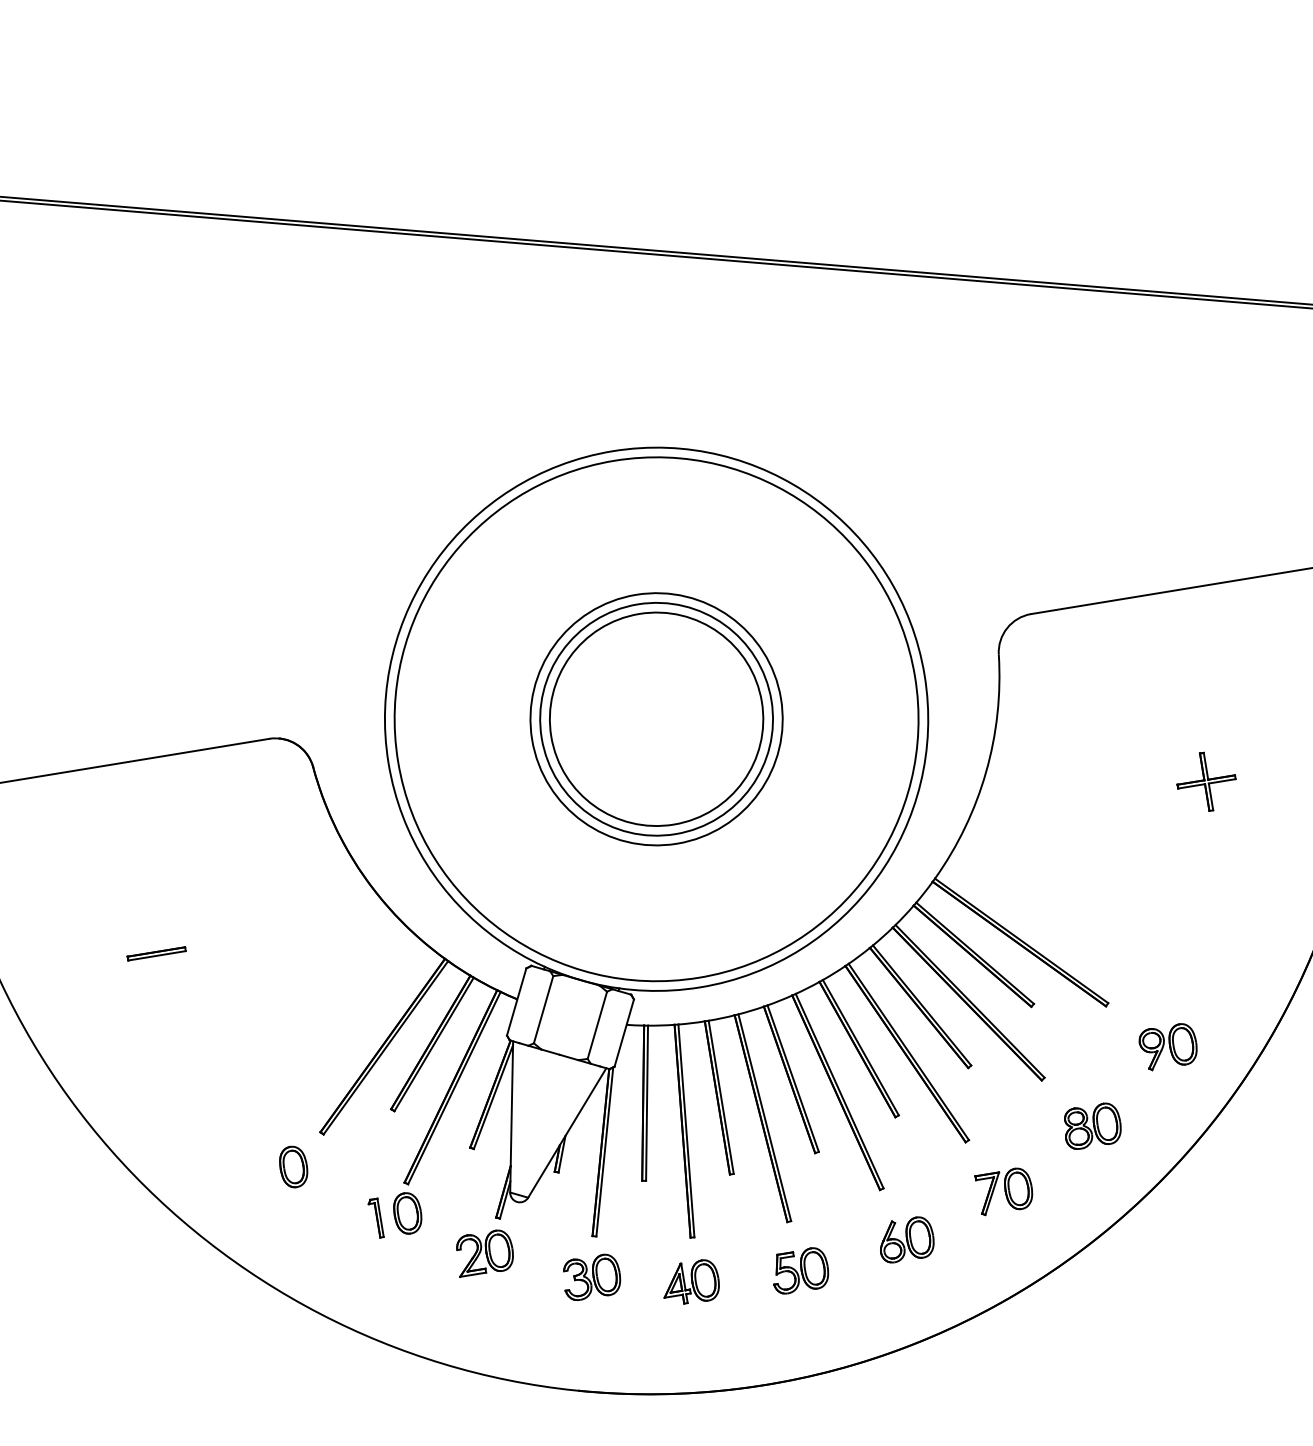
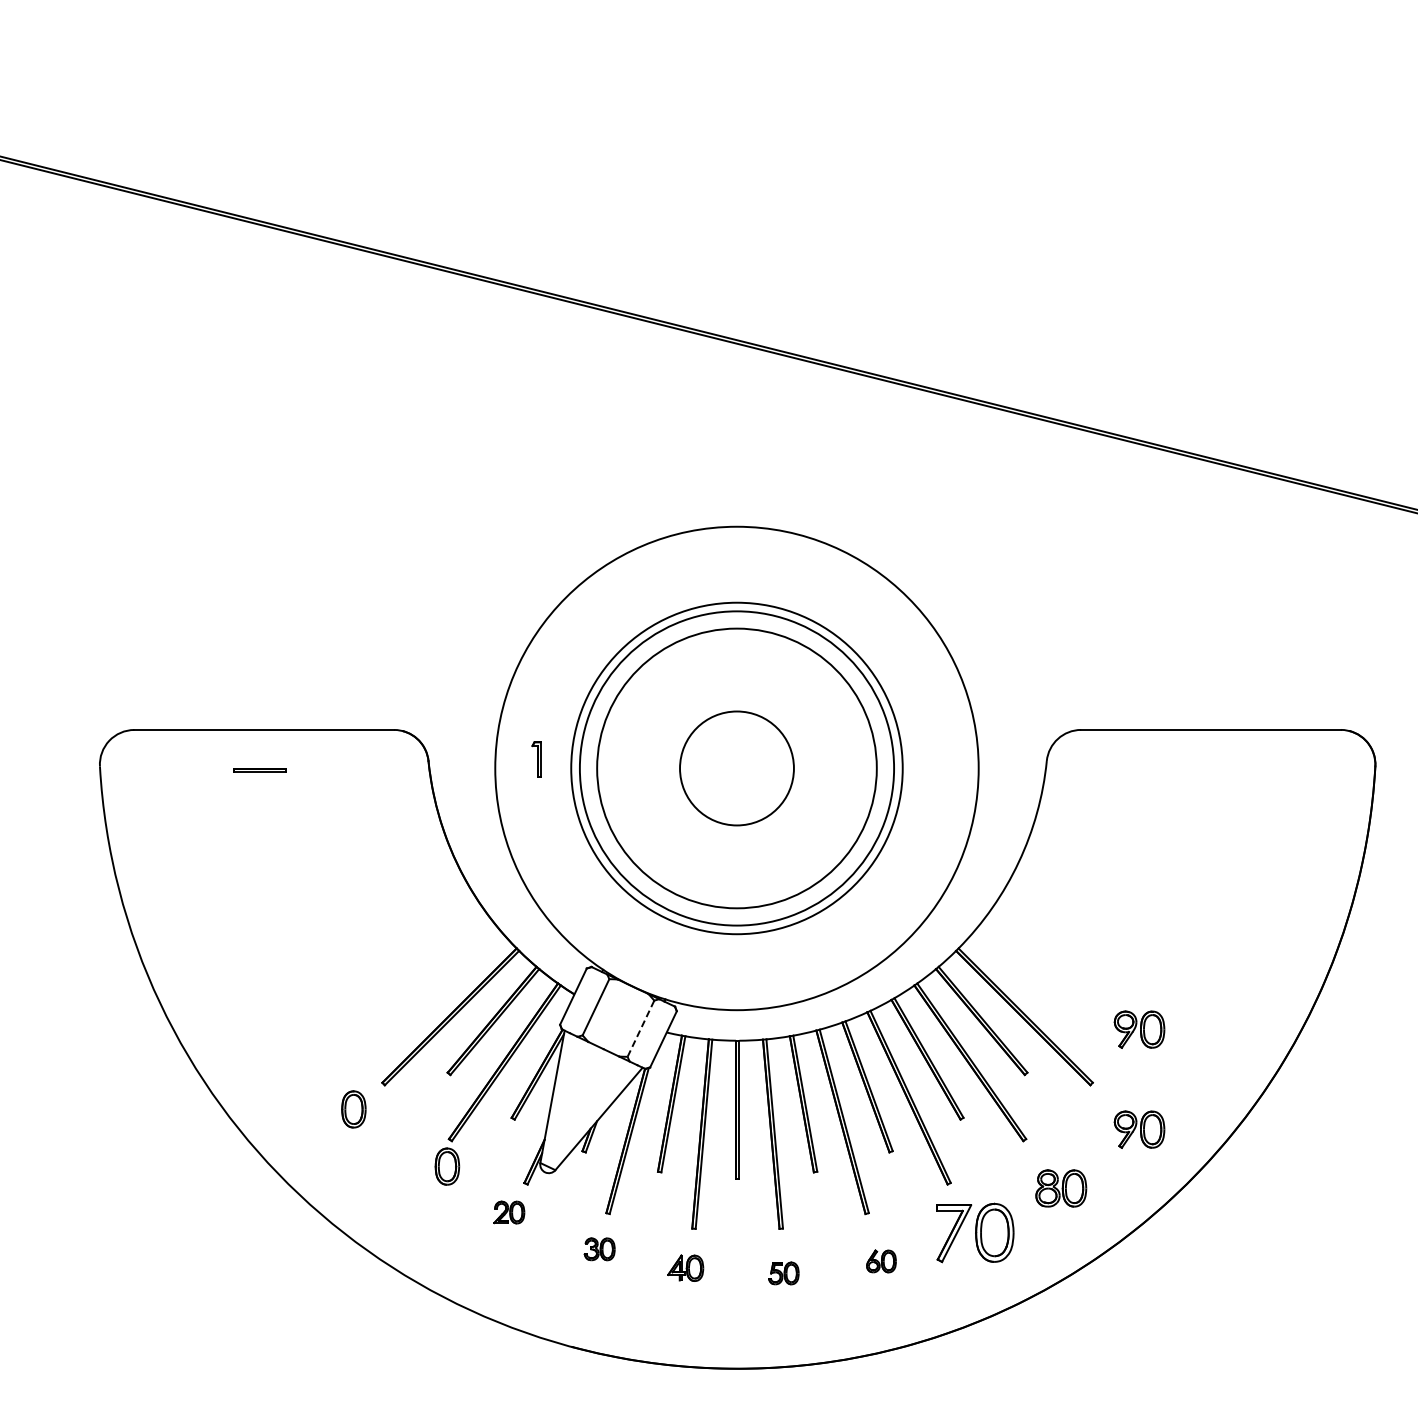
circle: (656, 719) -> (736, 768), size x0.6
circle: (656, 719) -> (736, 768), size x0.6
circle: (656, 719) -> (736, 768), size x1.4
circle: (656, 719) -> (736, 768), size x1.6
part: (1206, 781) -> (1210, 902), removed
part: (1150, 935) -> (1139, 1029), added
line: (155, 952) -> (259, 769), moved
line: (597, 1024) -> (641, 1028), solid -> dashed
part: (1004, 1190) -> (974, 1232), size x1.6
part: (375, 1218) -> (536, 759), moved
part: (906, 1239) -> (881, 1261), size x0.6
part: (484, 1252) -> (509, 1212), size x0.6
part: (799, 1270) -> (783, 1273), size x0.6
part: (591, 1277) -> (599, 1249), size x0.6
part: (690, 1283) -> (685, 1268), size x0.7

